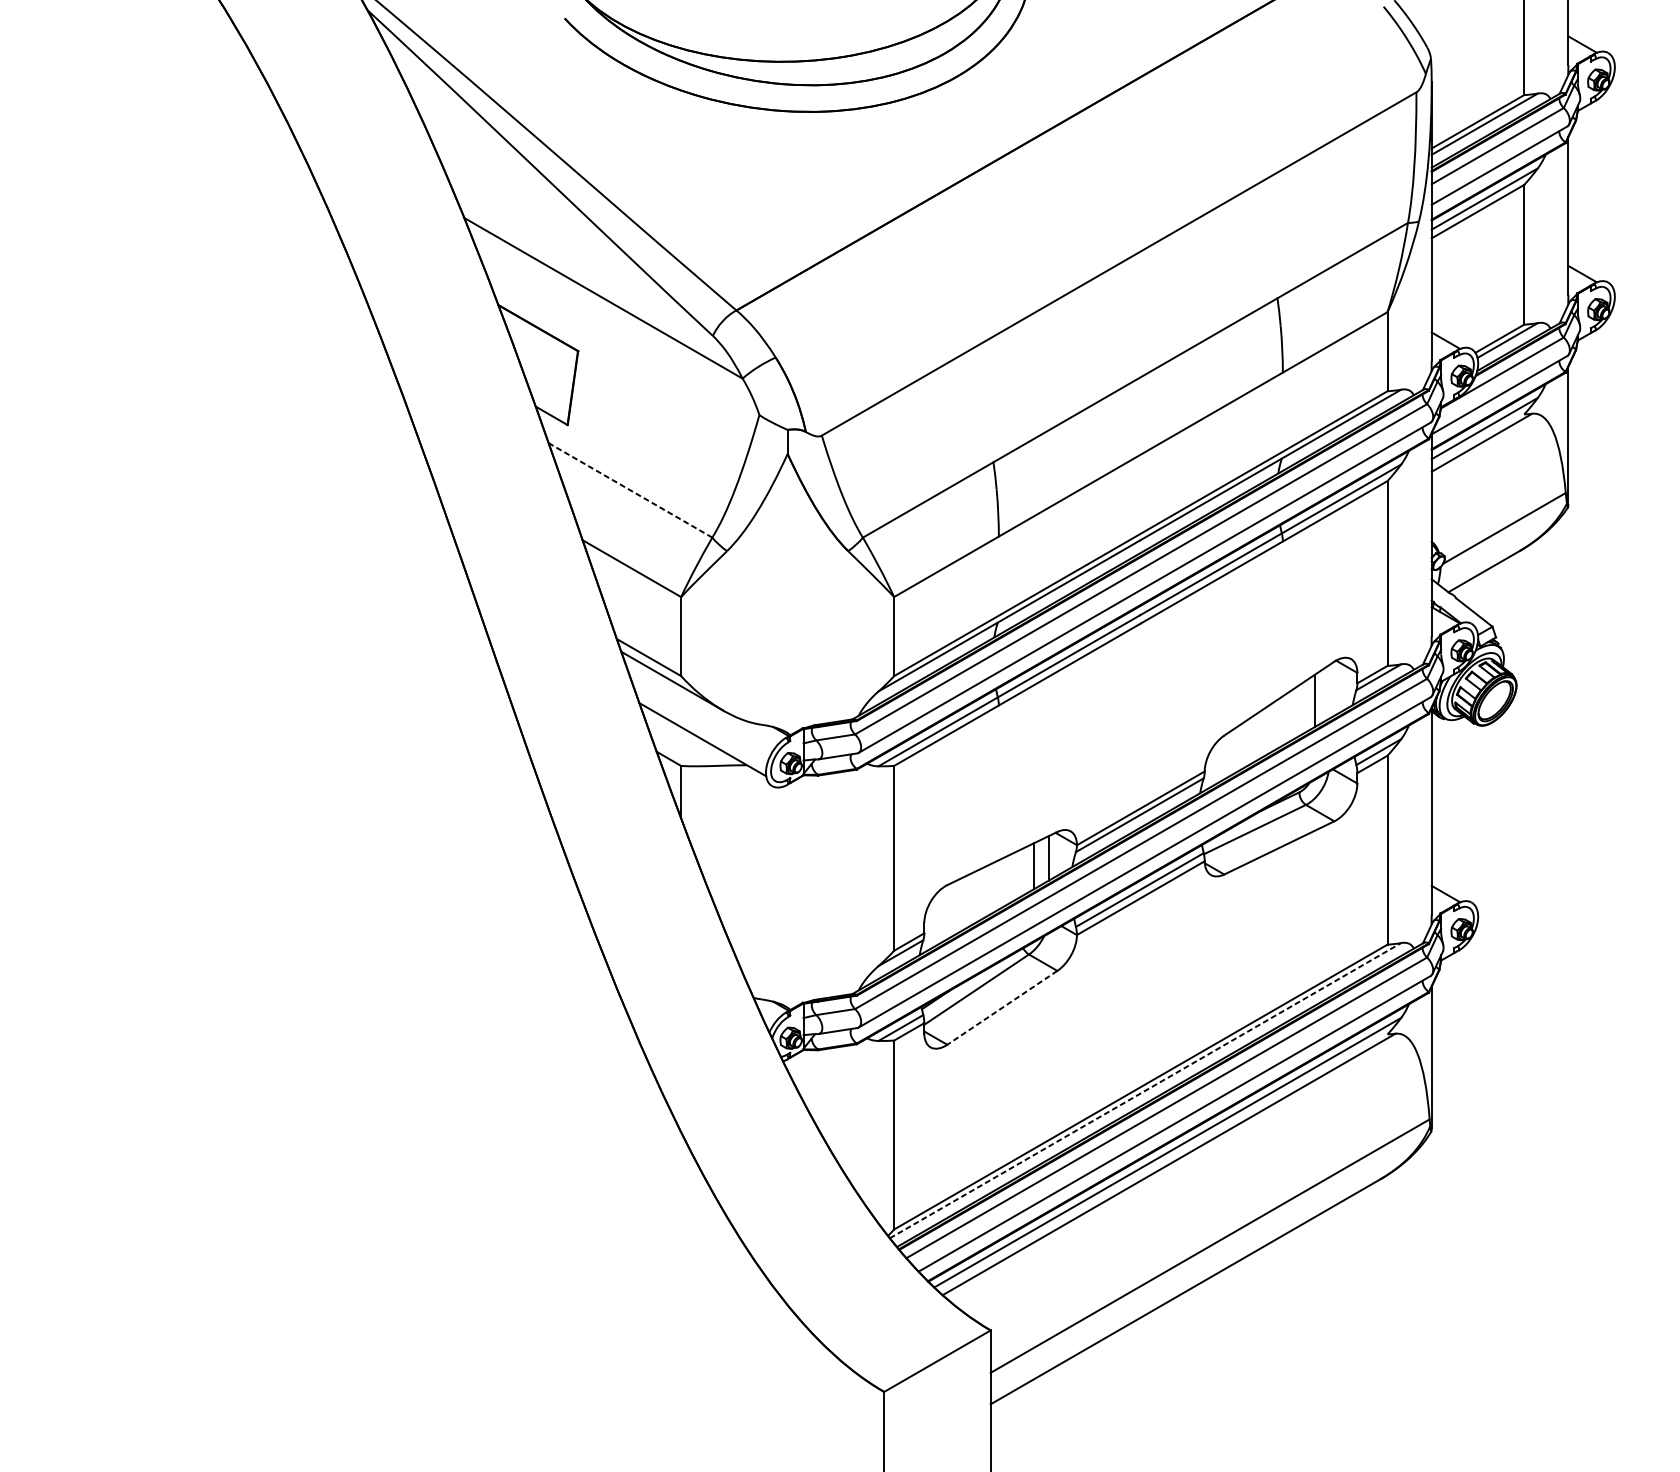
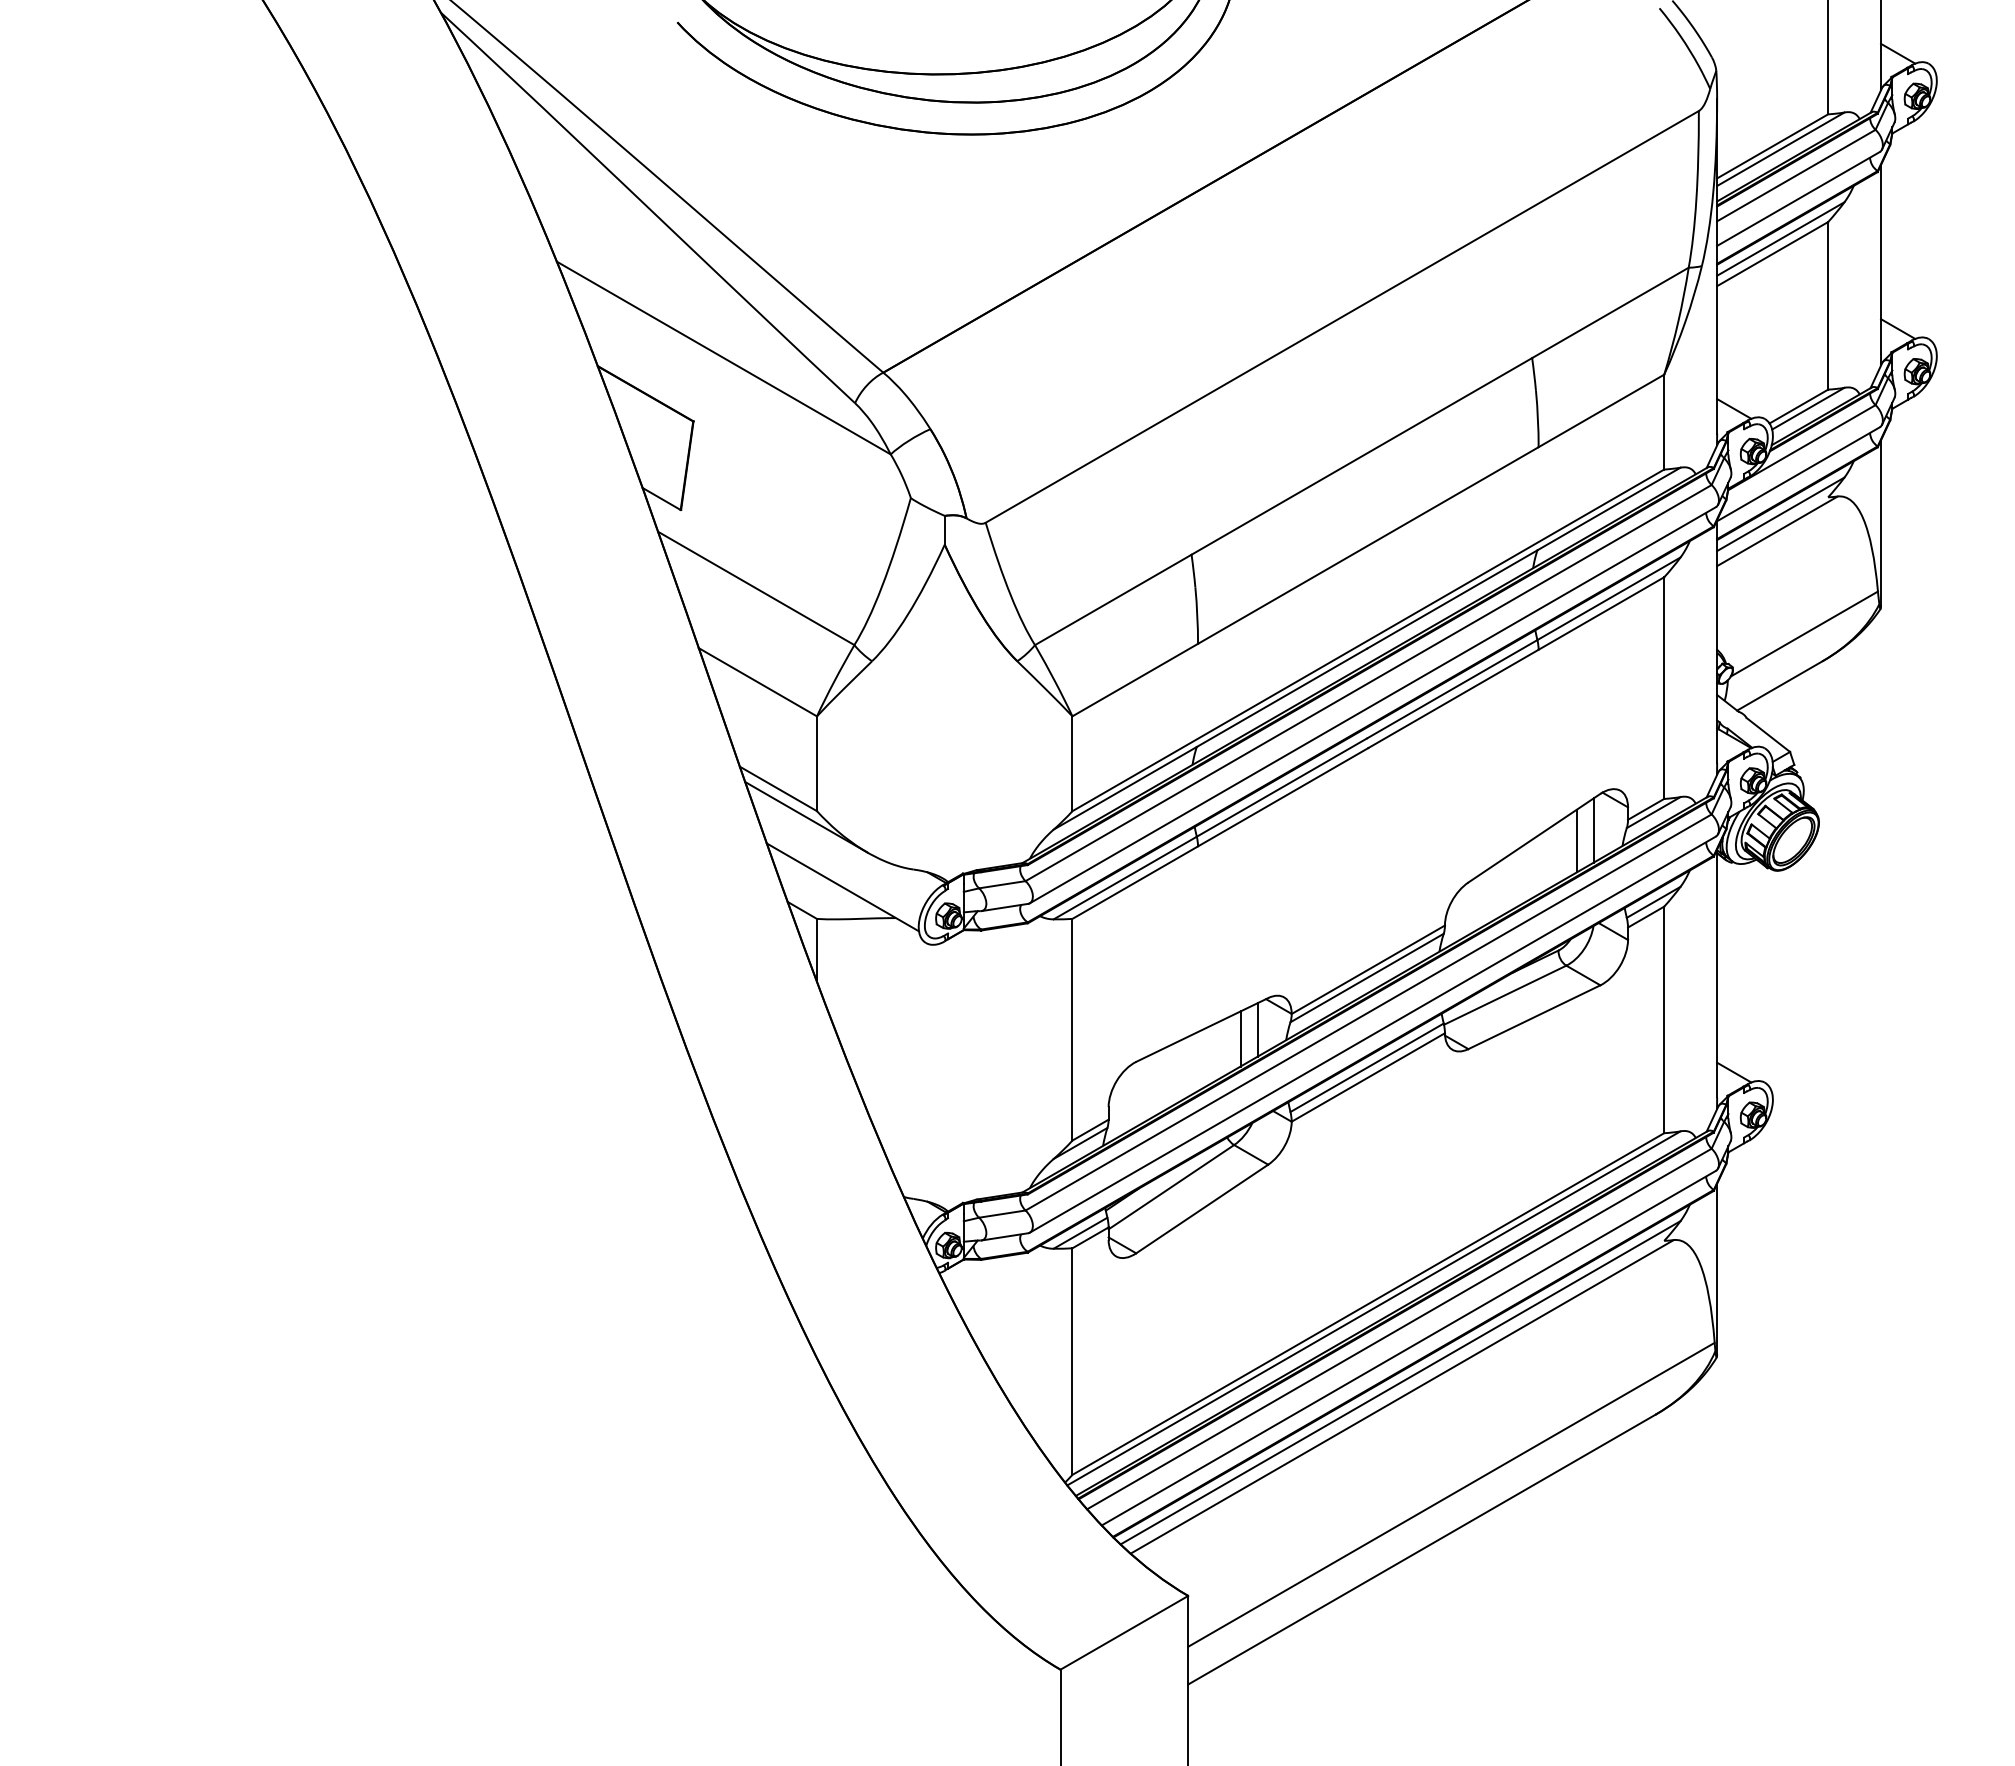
line: (629, 490) -> (755, 588), dashed -> solid
line: (1328, 692) -> (1593, 830), added
line: (1001, 1008) -> (1201, 1209), dashed -> solid
line: (1146, 1090) -> (1374, 1308), dashed -> solid

